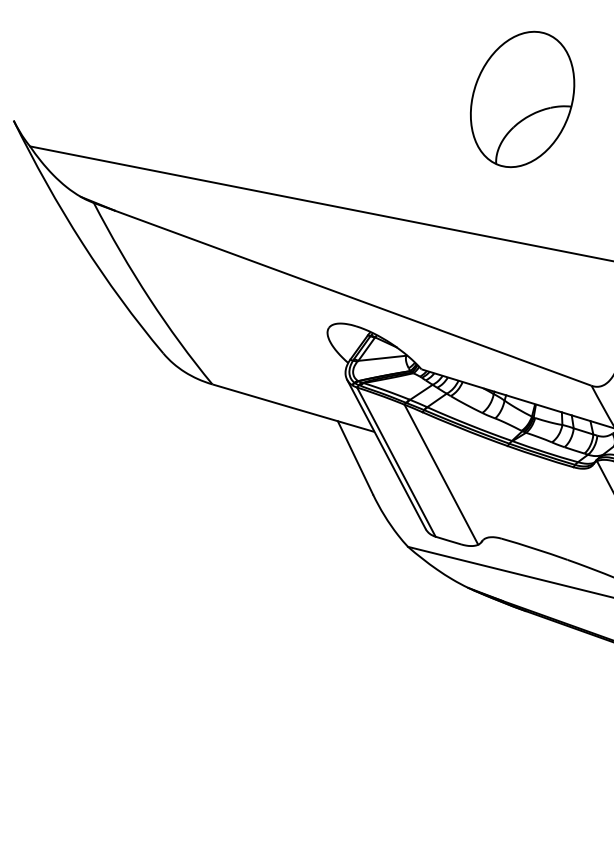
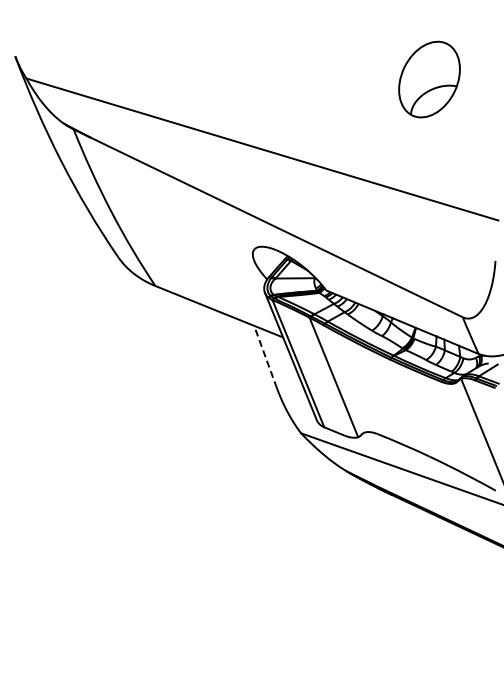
part: (522, 99) -> (429, 79), size x0.7
line: (355, 457) -> (265, 356), solid -> dashed

